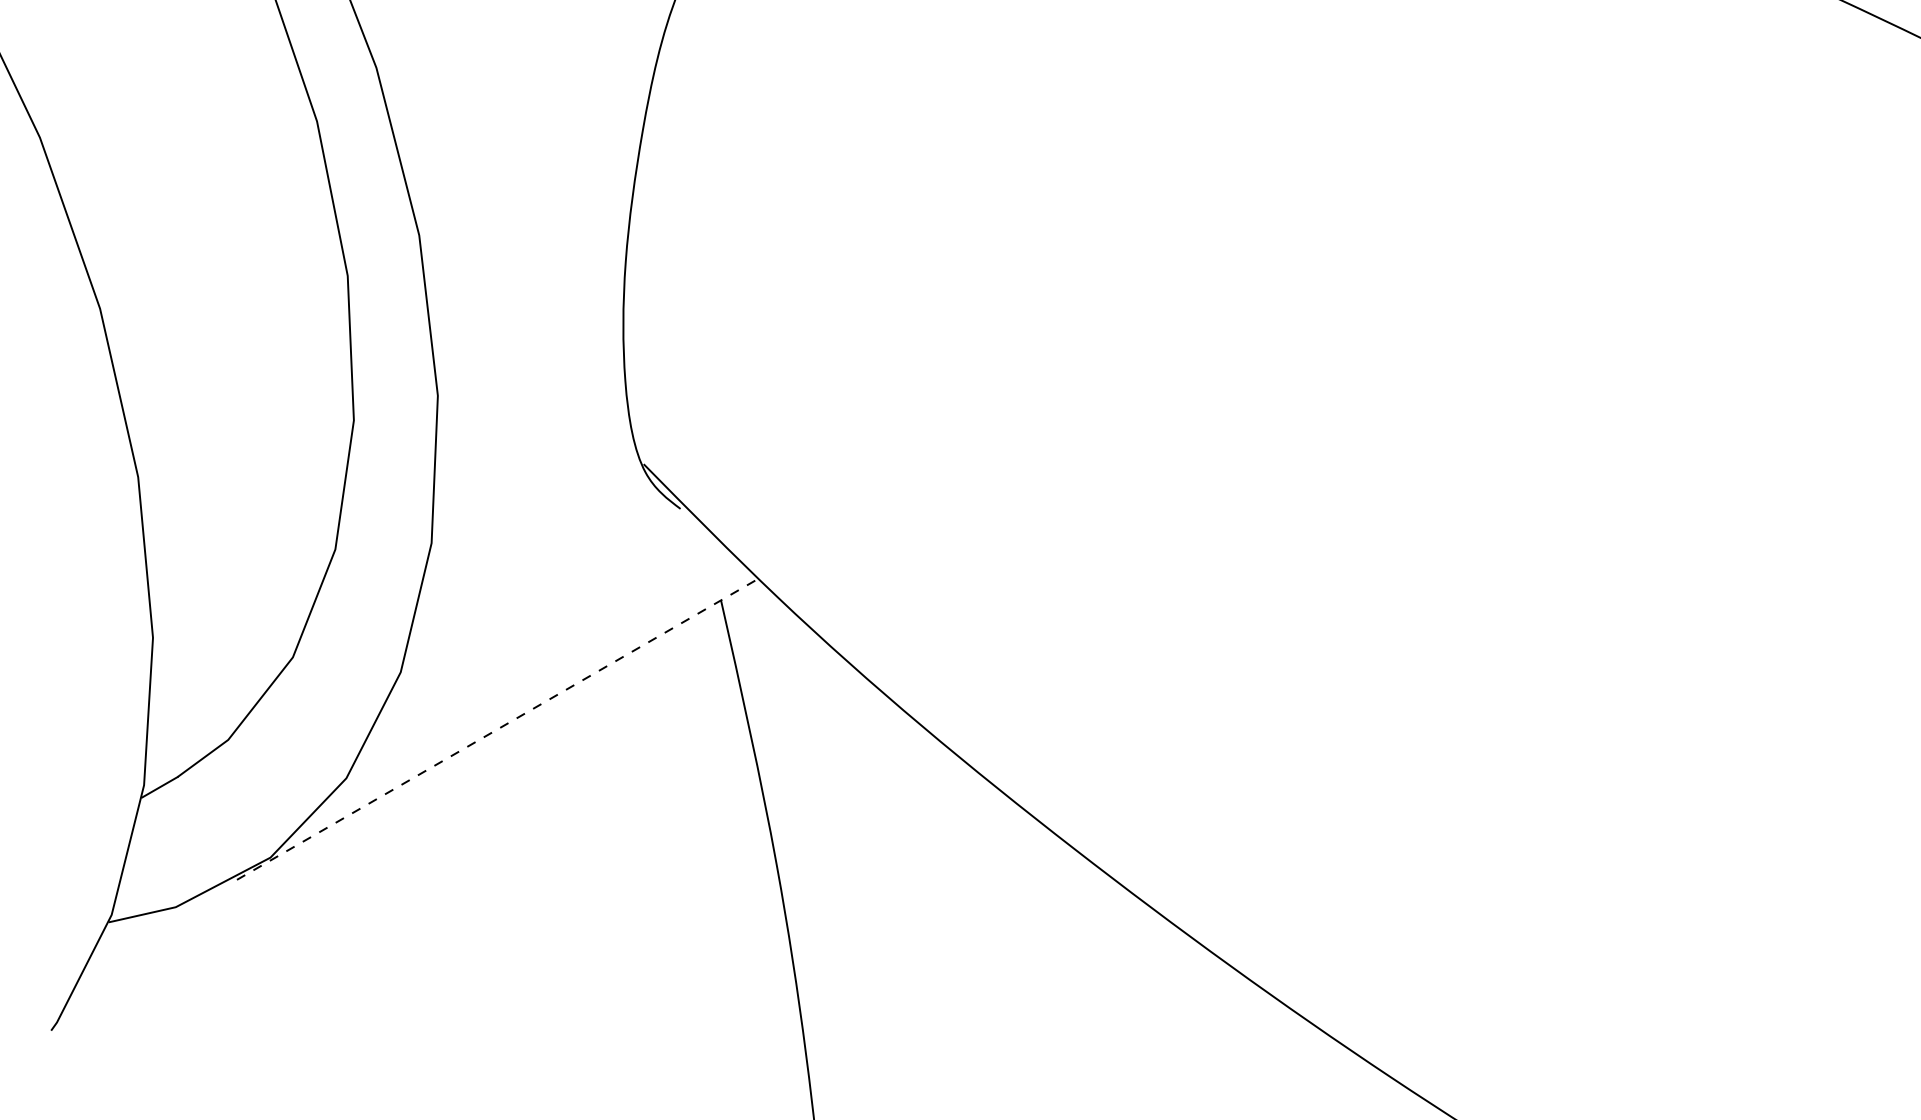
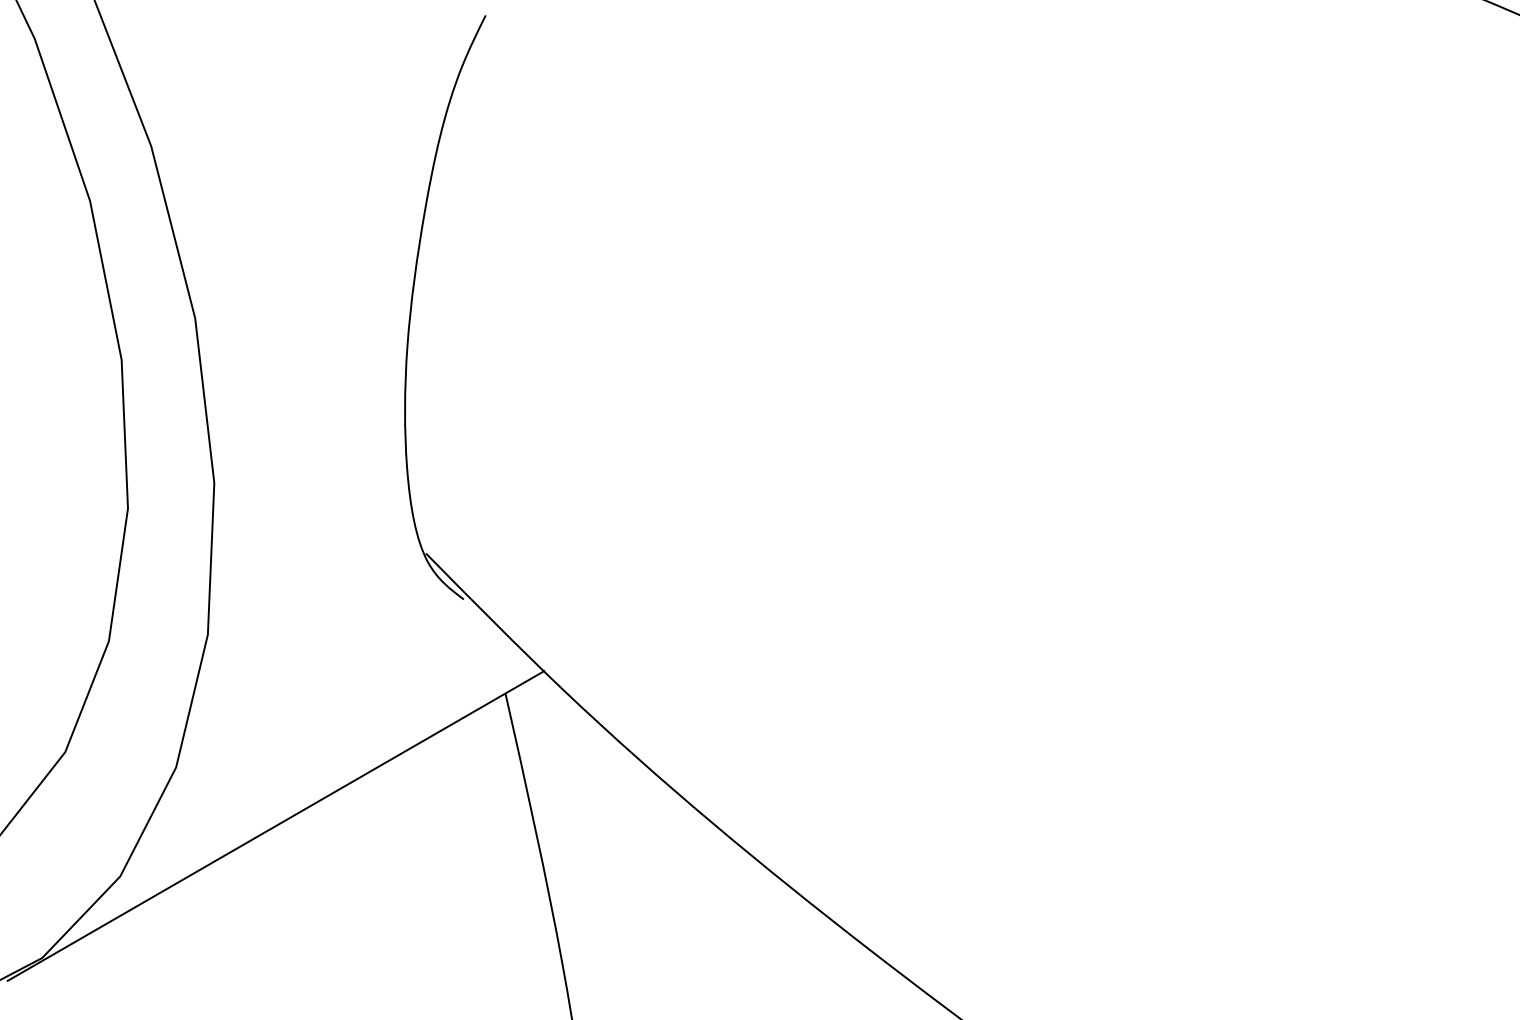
line: (498, 728) -> (276, 825), dashed -> solid

